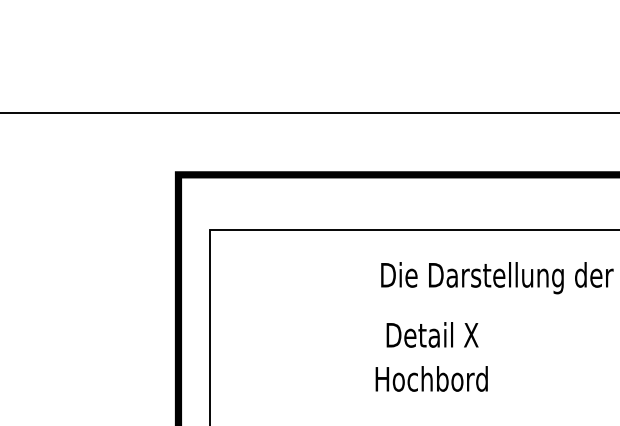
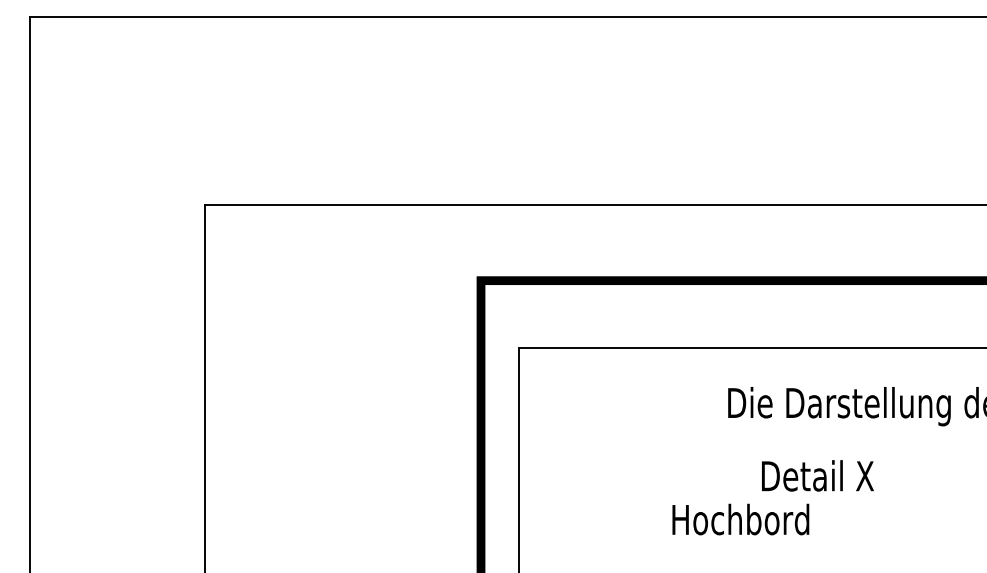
text: (432, 334) -> (817, 475), moved
text: (431, 378) -> (740, 519), moved

